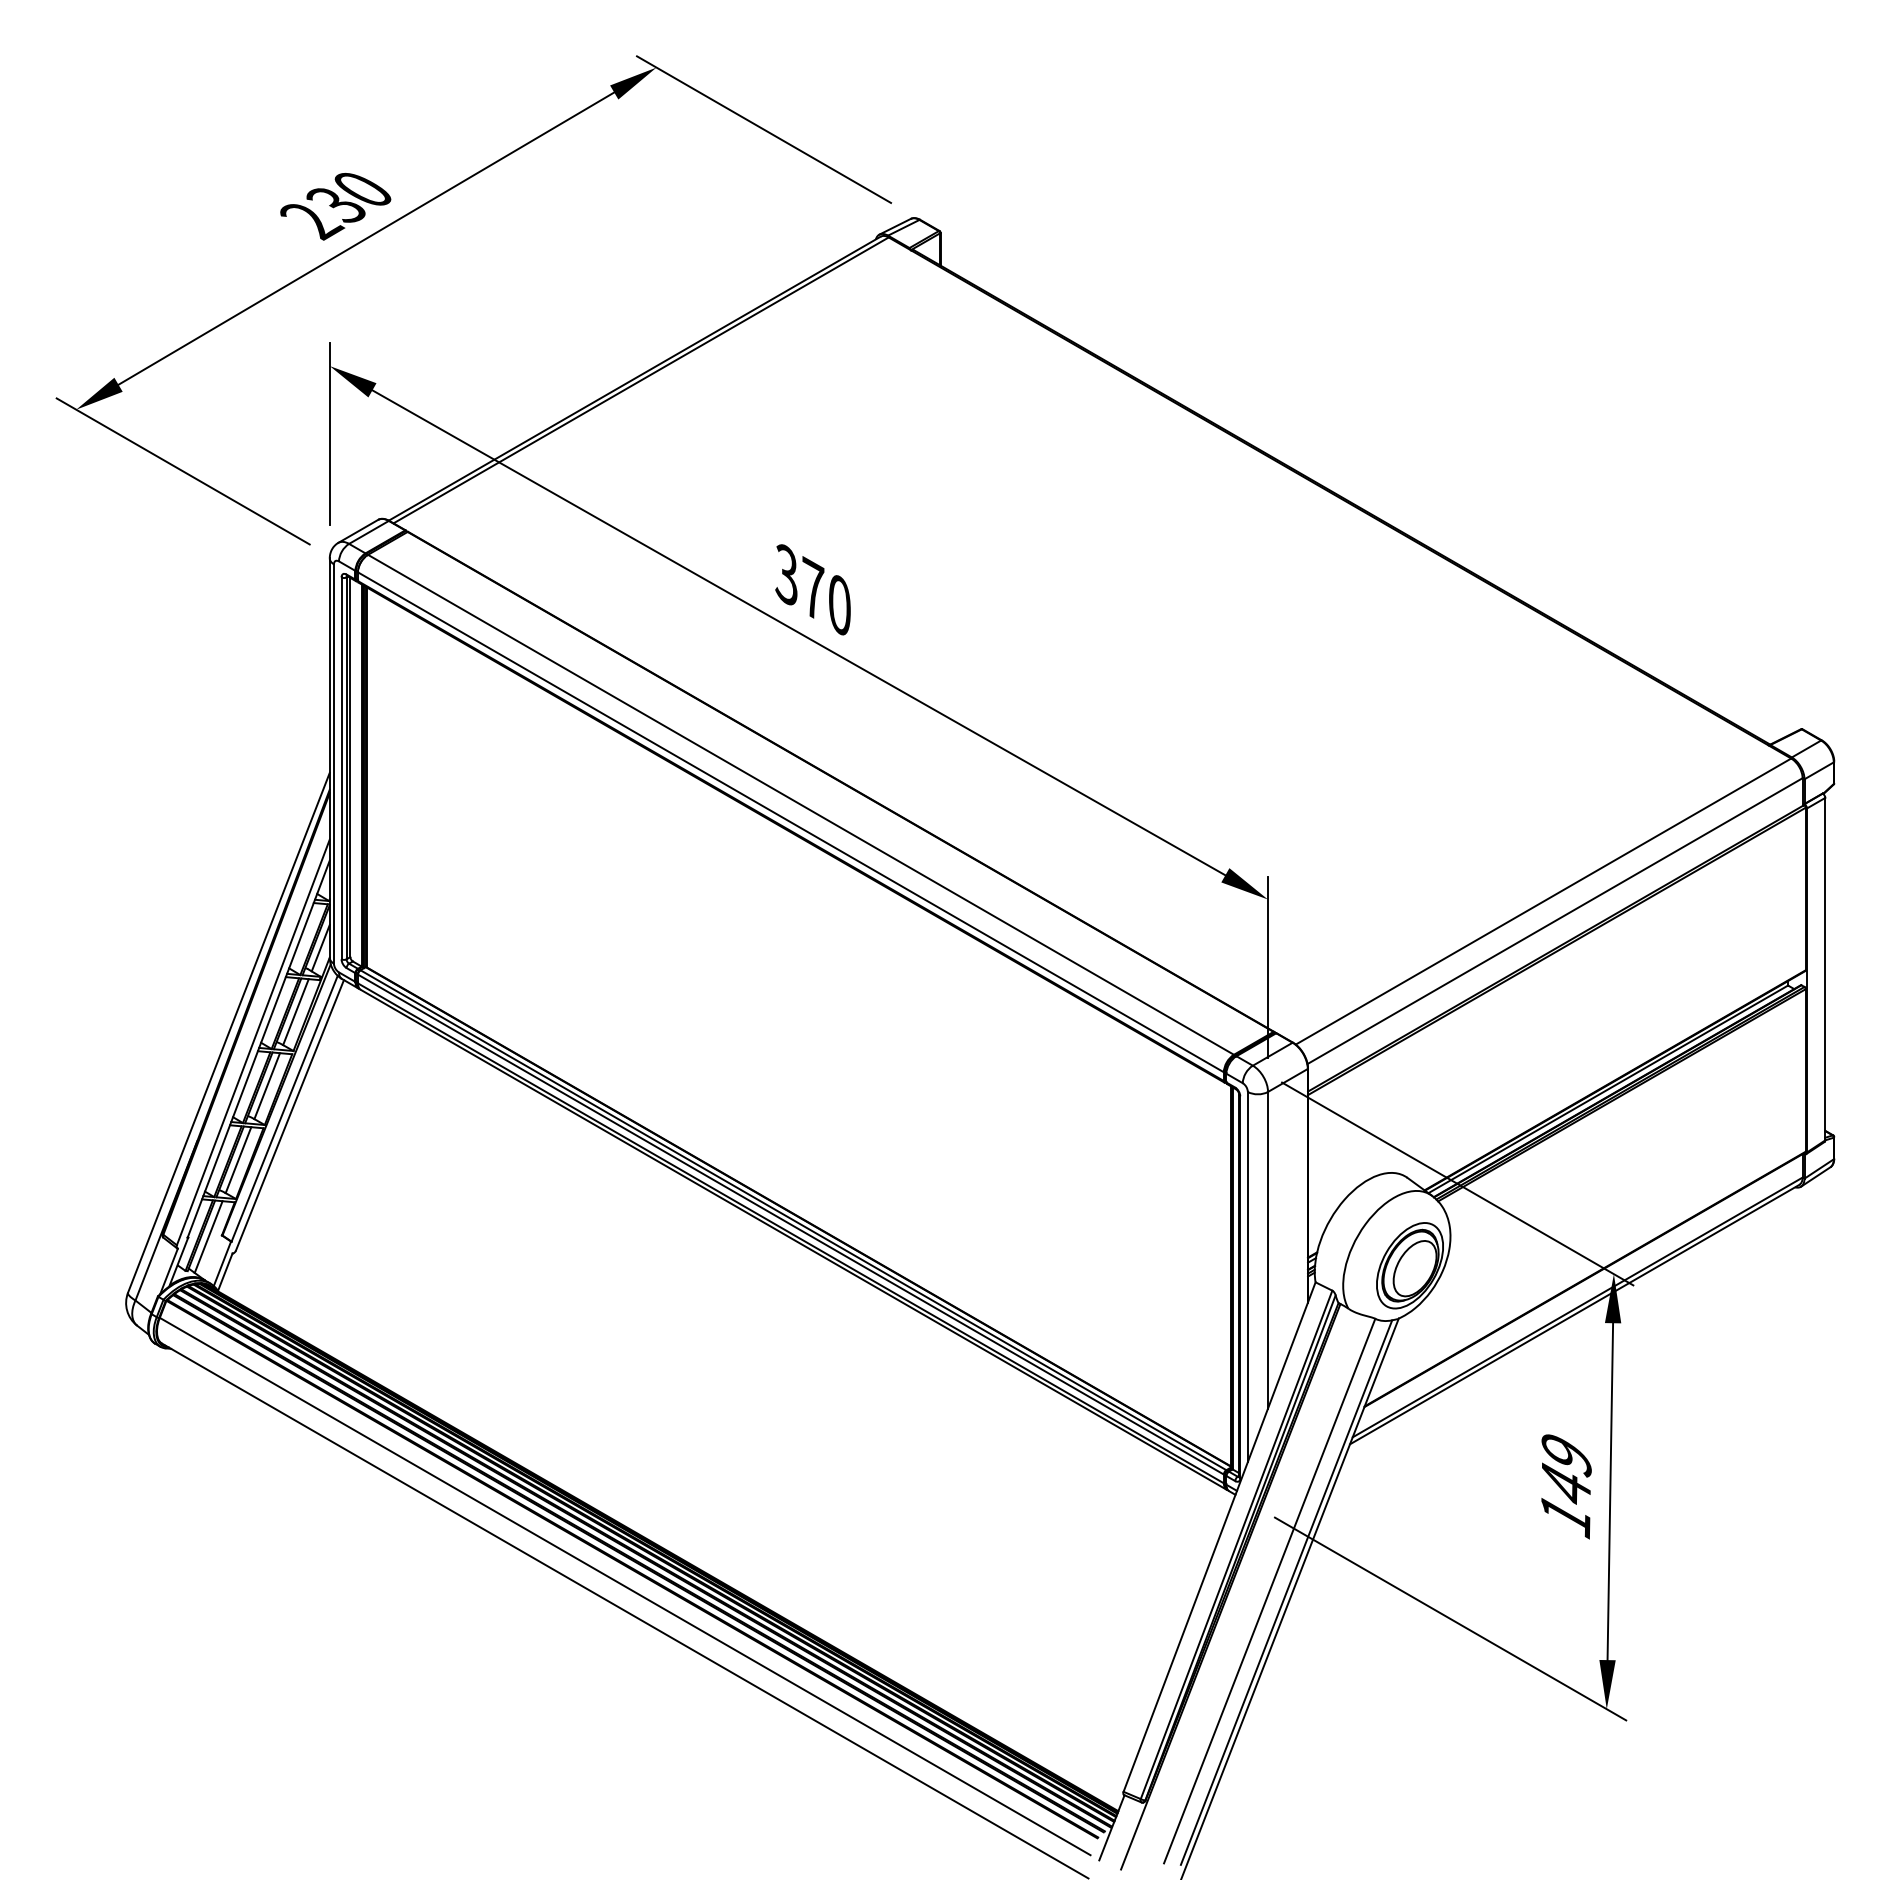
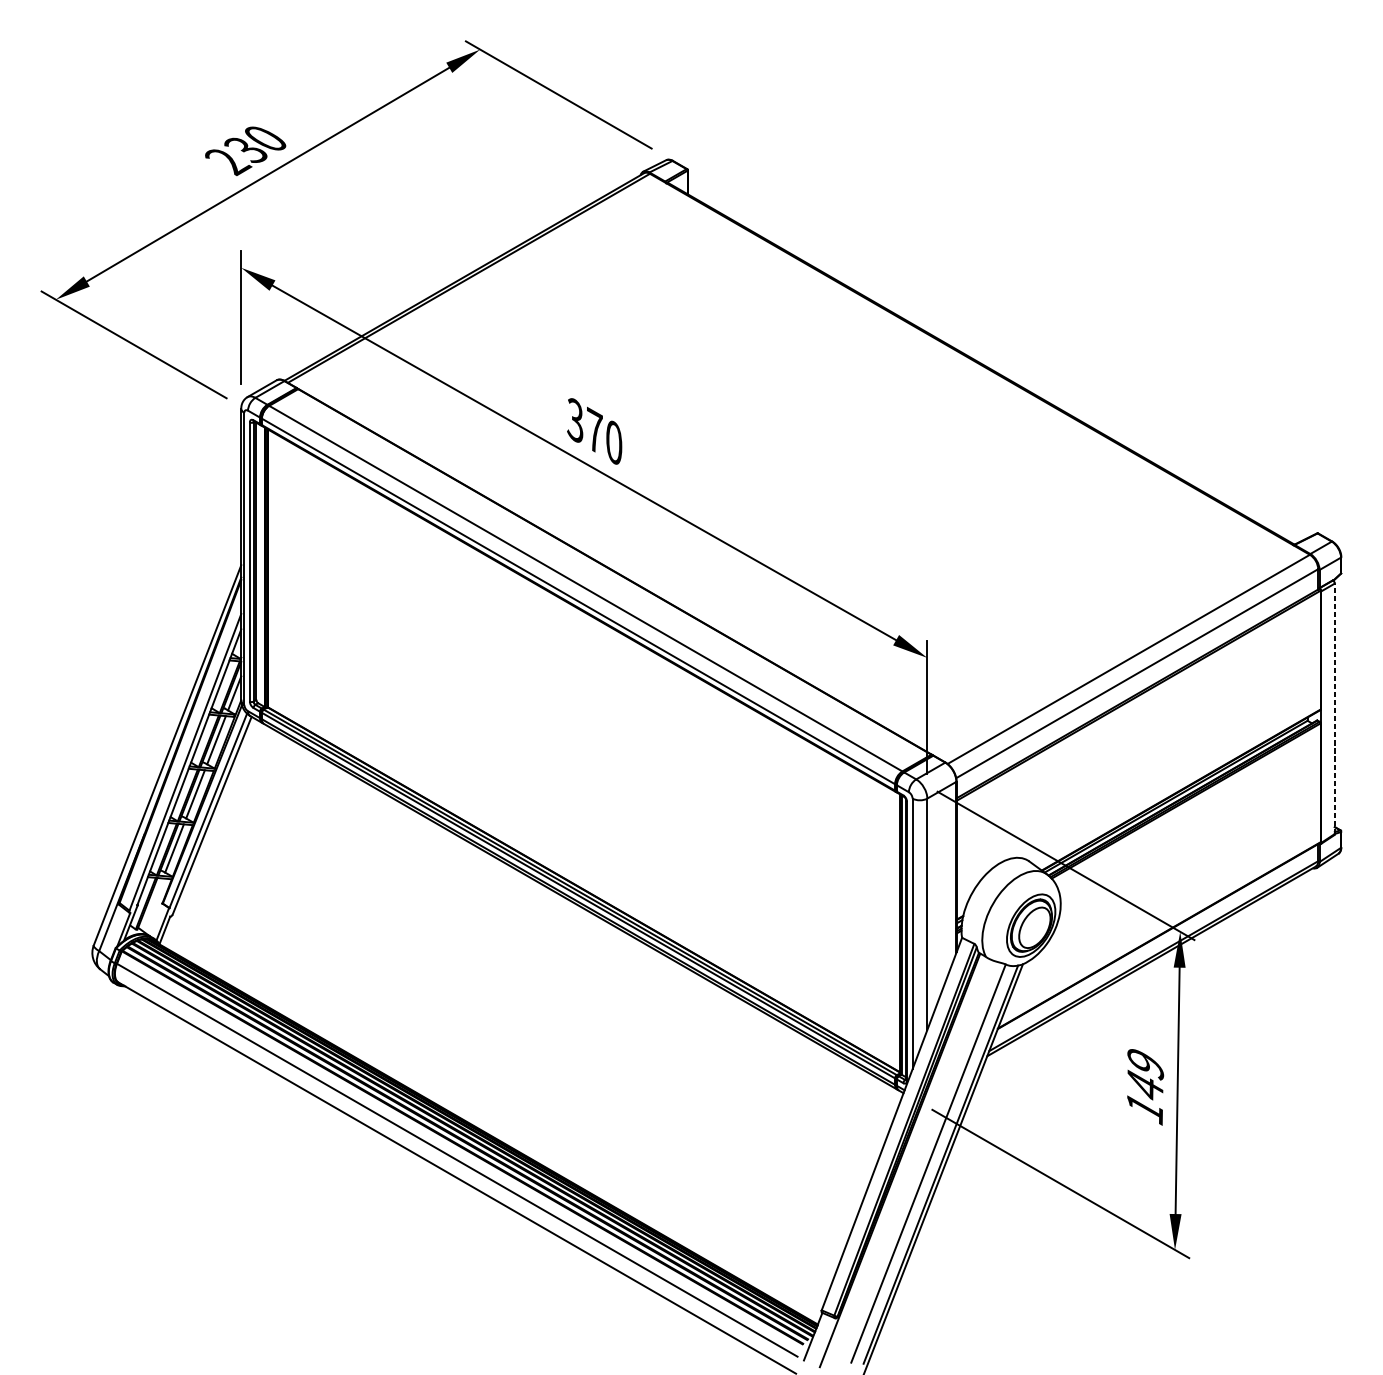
line: (1825, 968) -> (1334, 708), solid -> dashed
line: (208, 1236) -> (152, 904), removed

